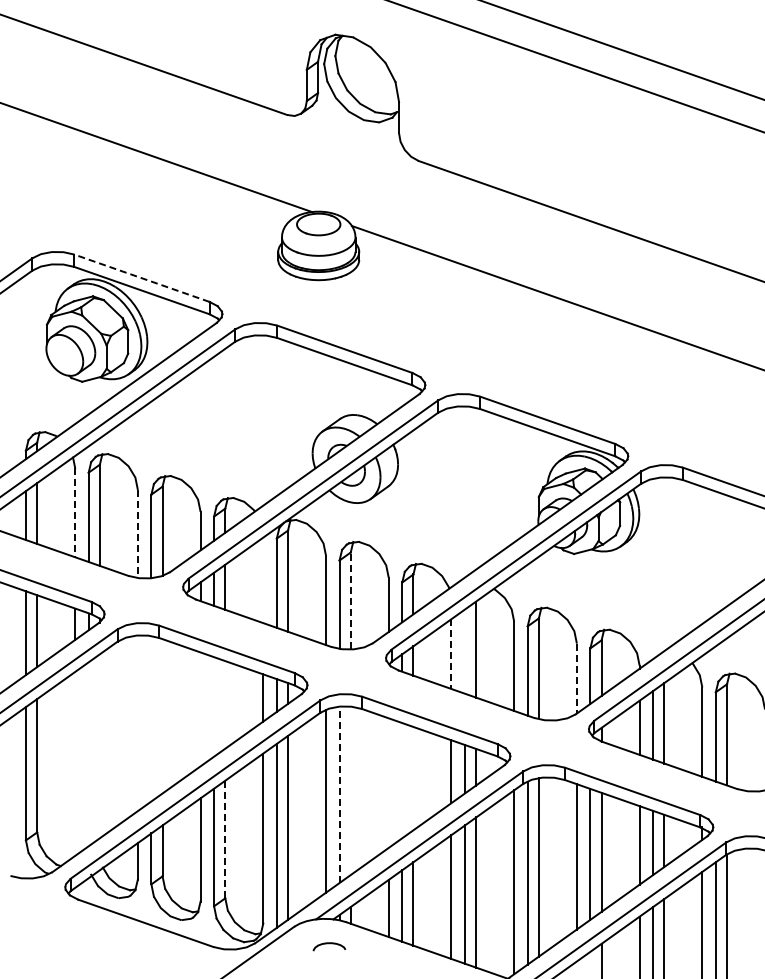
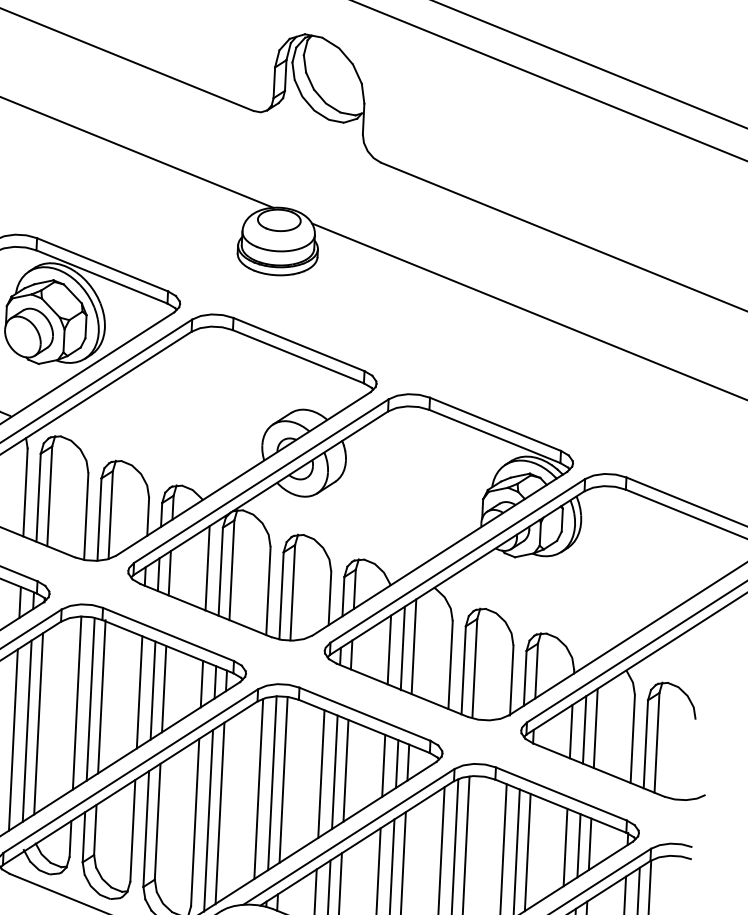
line: (141, 278) -> (102, 265), dashed -> solid
line: (75, 512) -> (25, 492), dashed -> solid
line: (137, 534) -> (85, 517), dashed -> solid
line: (263, 580) -> (207, 568), added
line: (350, 600) -> (292, 592), dashed -> solid
line: (465, 651) -> (403, 648), added
line: (451, 654) -> (389, 650), dashed -> solid
line: (576, 679) -> (511, 681), dashed -> solid
line: (225, 704) -> (164, 688), added
line: (214, 706) -> (153, 690), added
line: (200, 709) -> (139, 692), added
line: (162, 715) -> (101, 696), added
line: (151, 718) -> (90, 698), added
line: (137, 723) -> (76, 703), added
line: (99, 746) -> (38, 724), added
line: (88, 754) -> (27, 731), added
line: (75, 763) -> (13, 739), added
line: (413, 778) -> (346, 770), added
line: (402, 780) -> (335, 772), added
line: (388, 782) -> (321, 773), added
line: (350, 790) -> (283, 779), added
line: (339, 794) -> (272, 782), dashed -> solid
line: (225, 839) -> (157, 821), dashed -> solid

